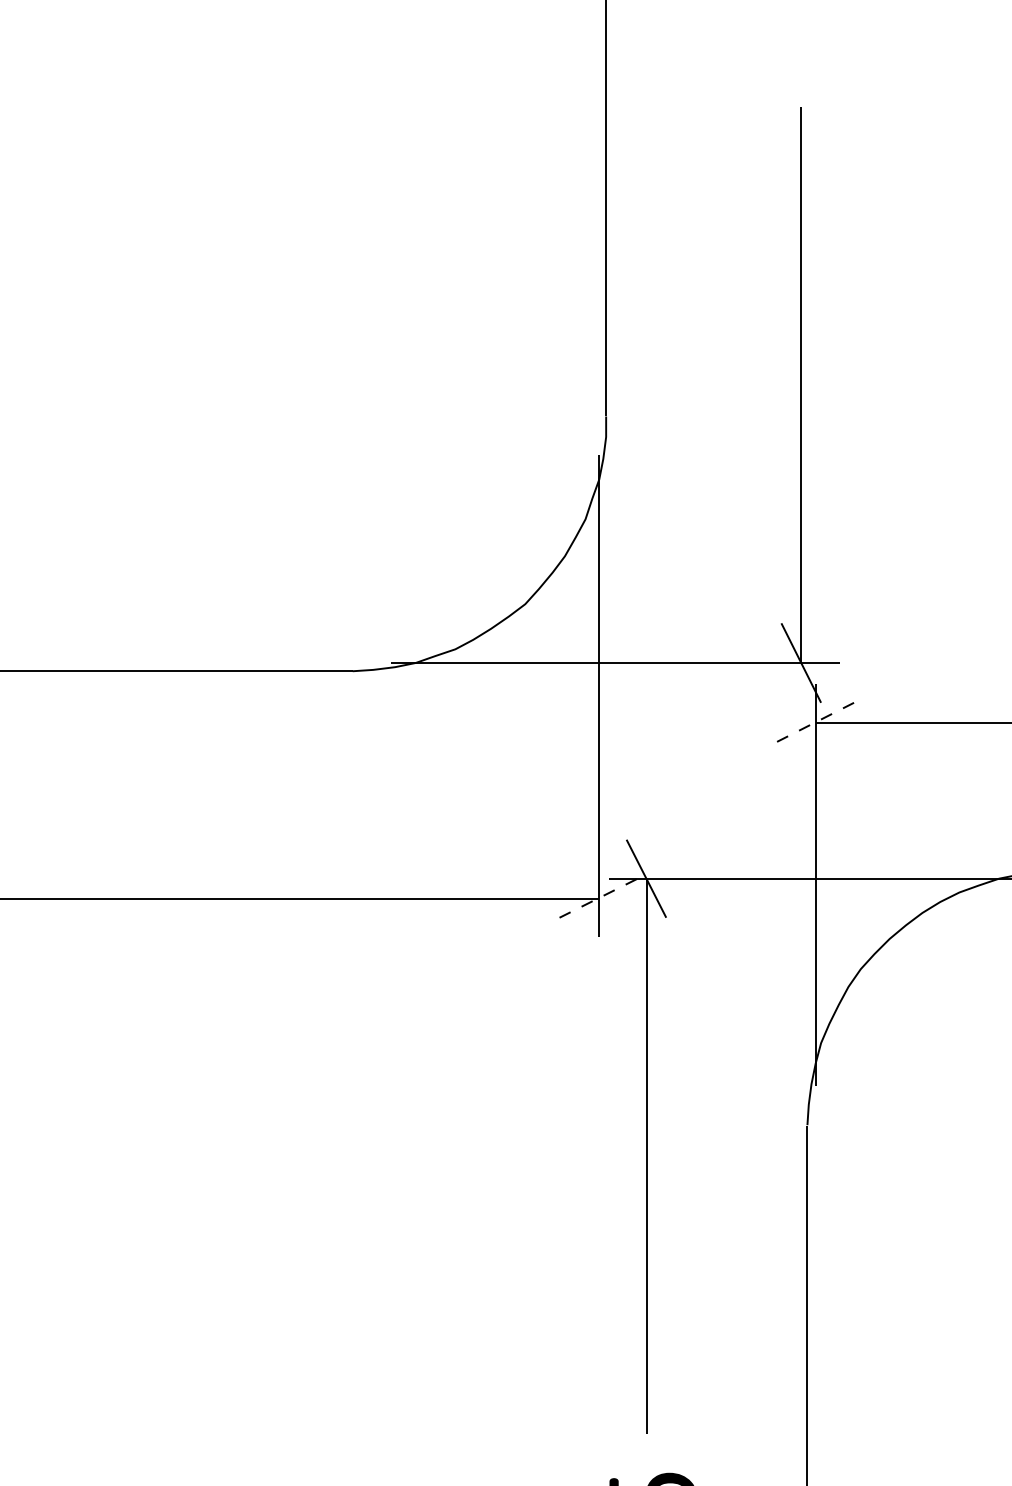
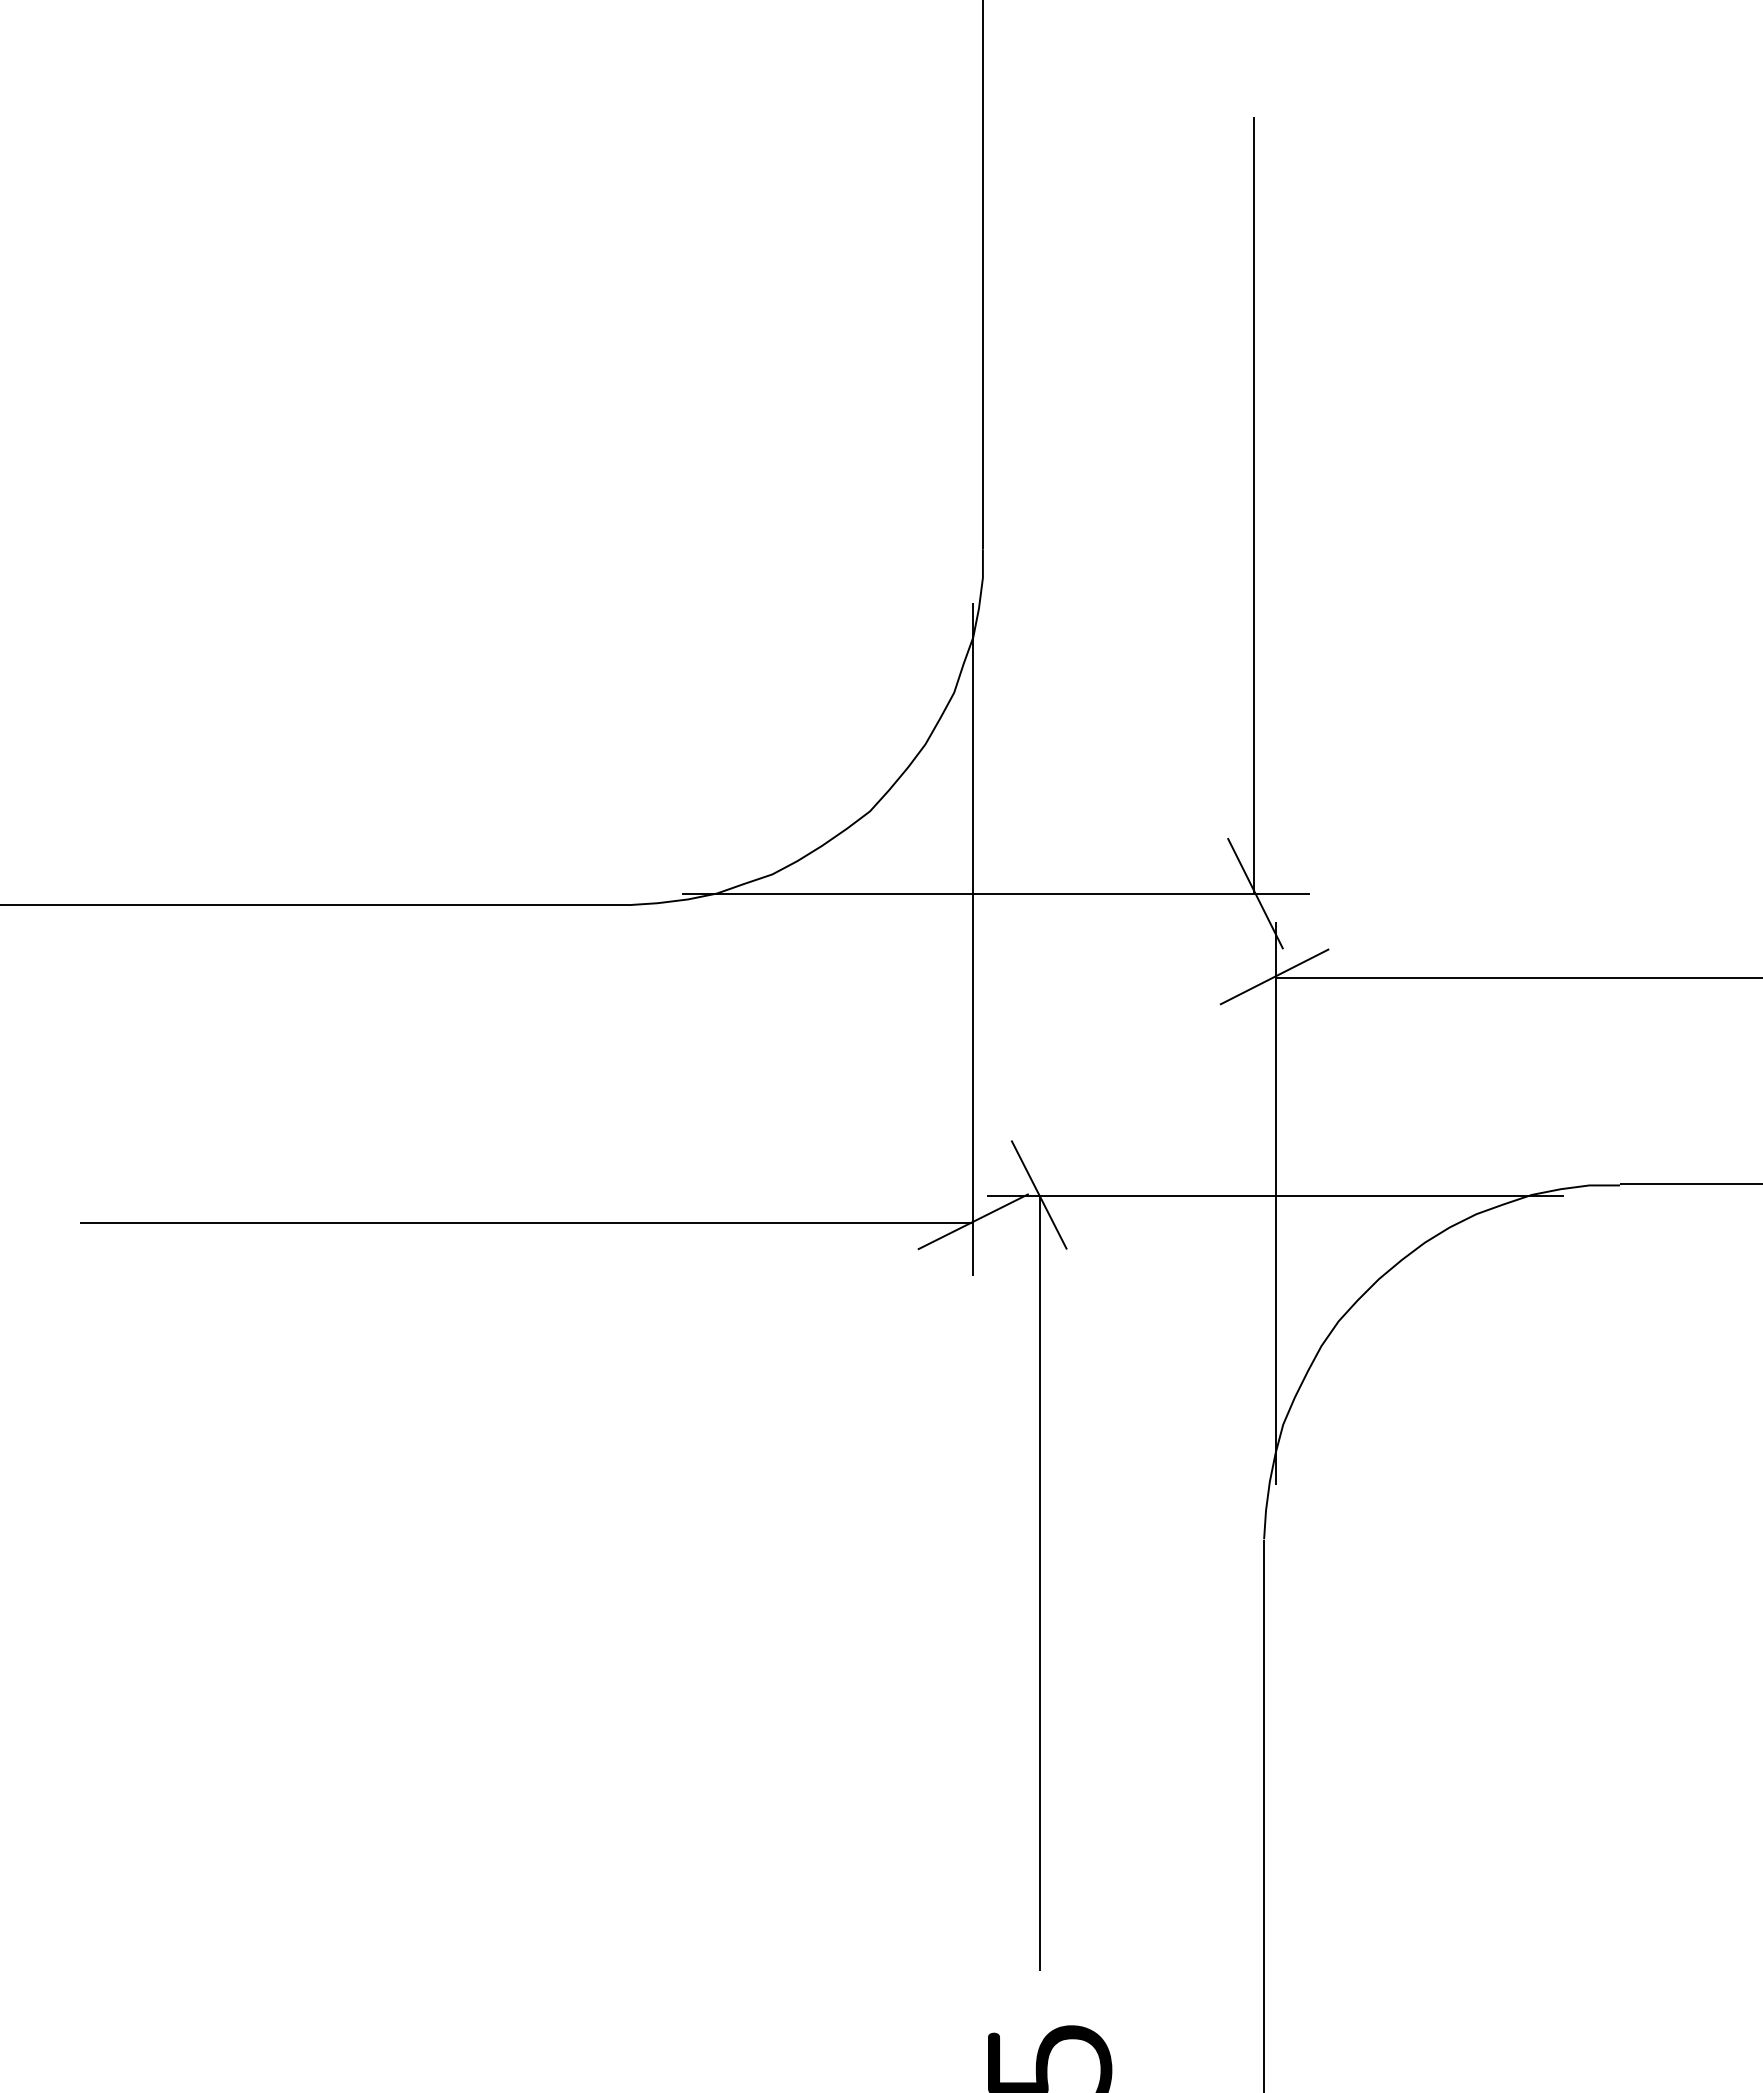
line: (814, 723) -> (1274, 977), dashed -> solid
line: (599, 897) -> (973, 1221), dashed -> solid

